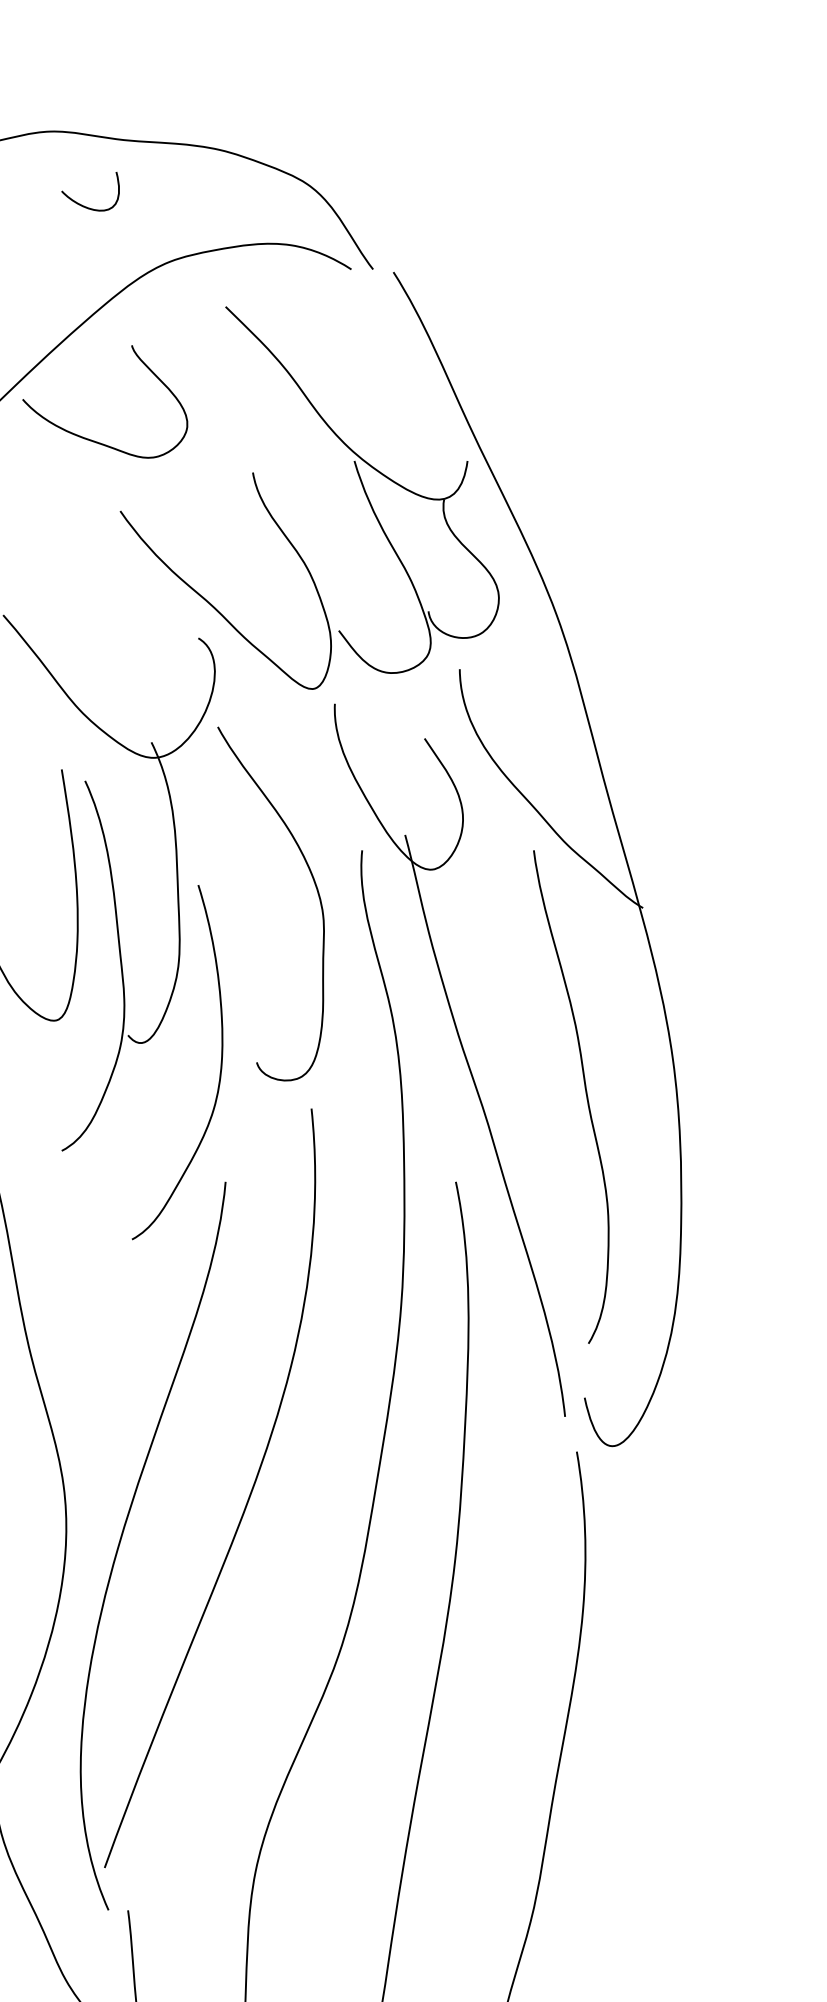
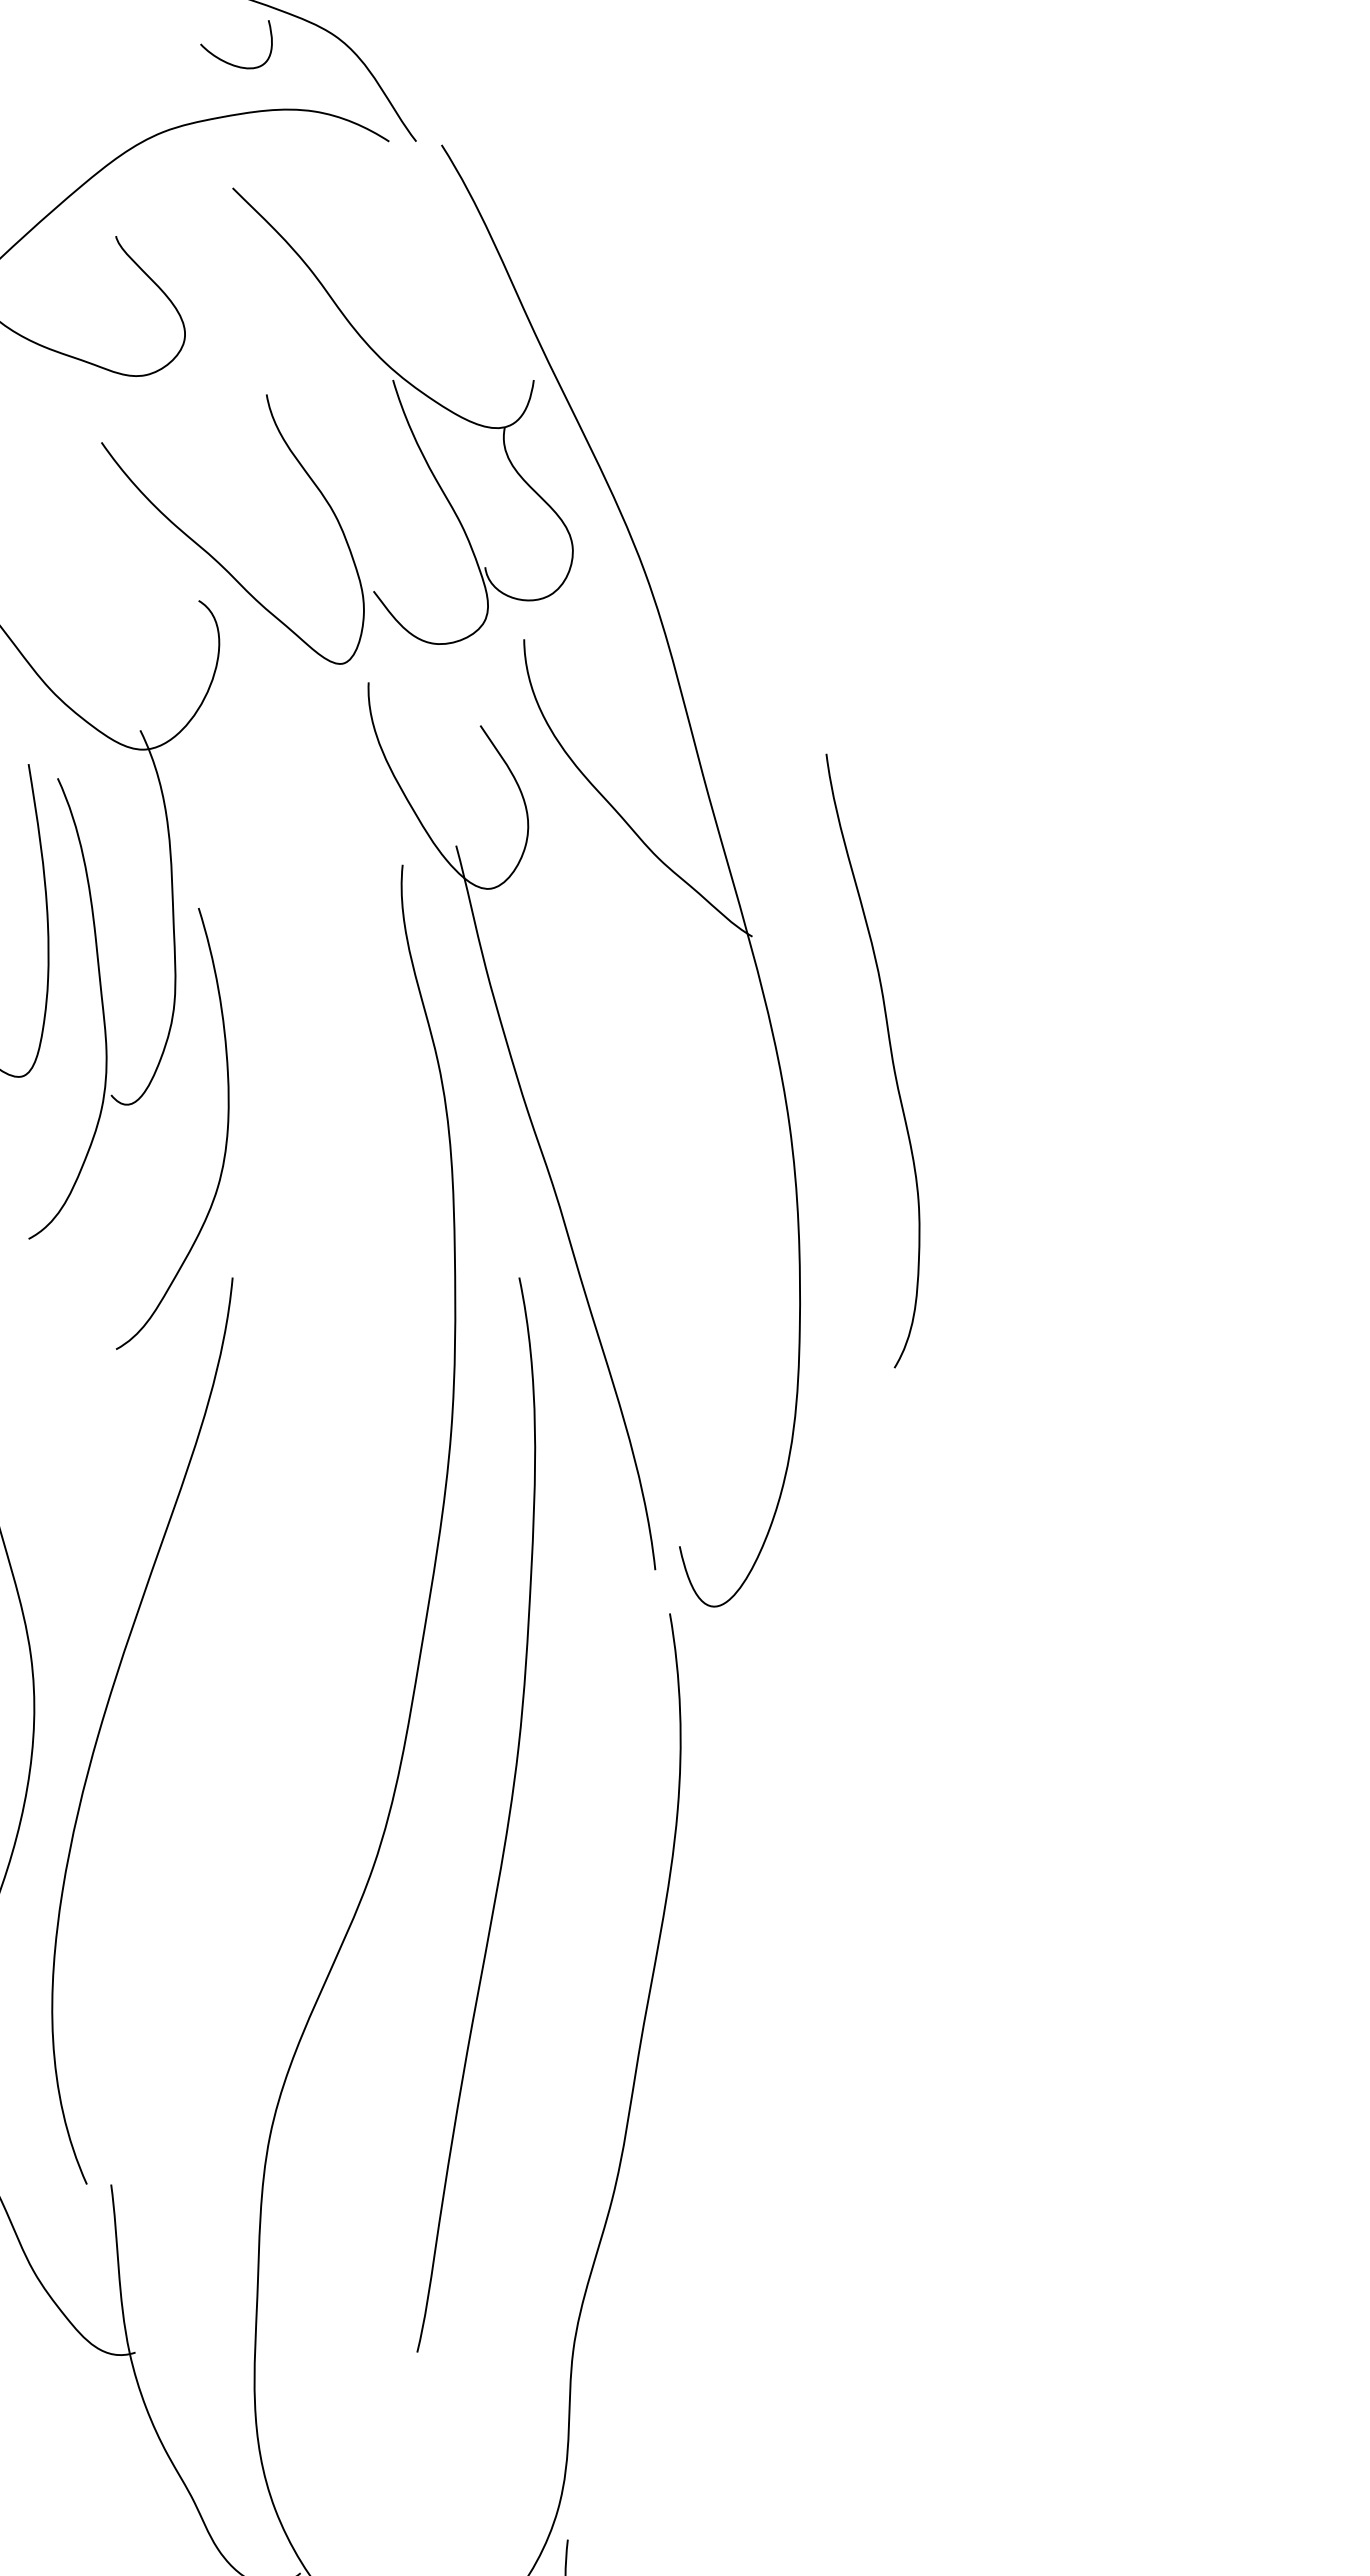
curve: (84, 205) -> (229, 62), moved
curve: (315, 887) -> (344, 910), removed
curve: (585, 1091) -> (890, 1054), moved
curve: (247, 1500) -> (259, 1674), removed

